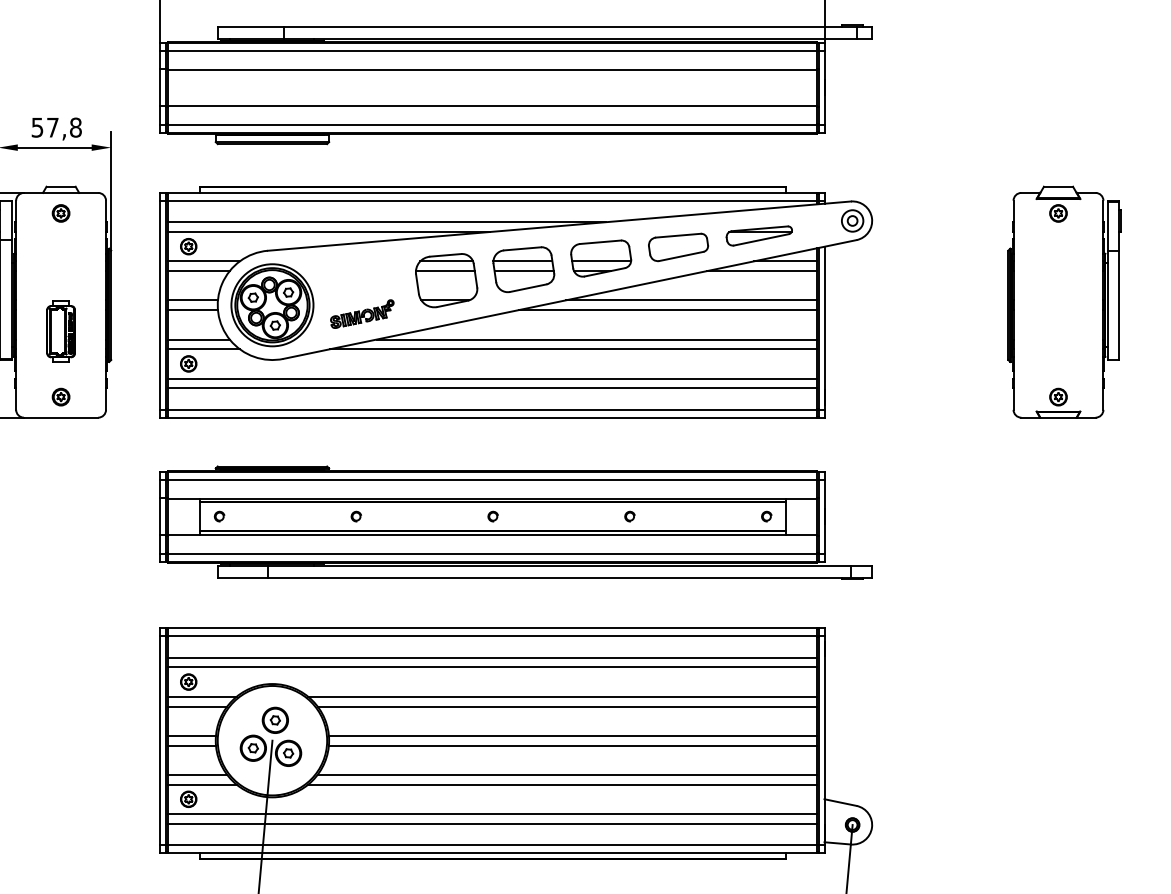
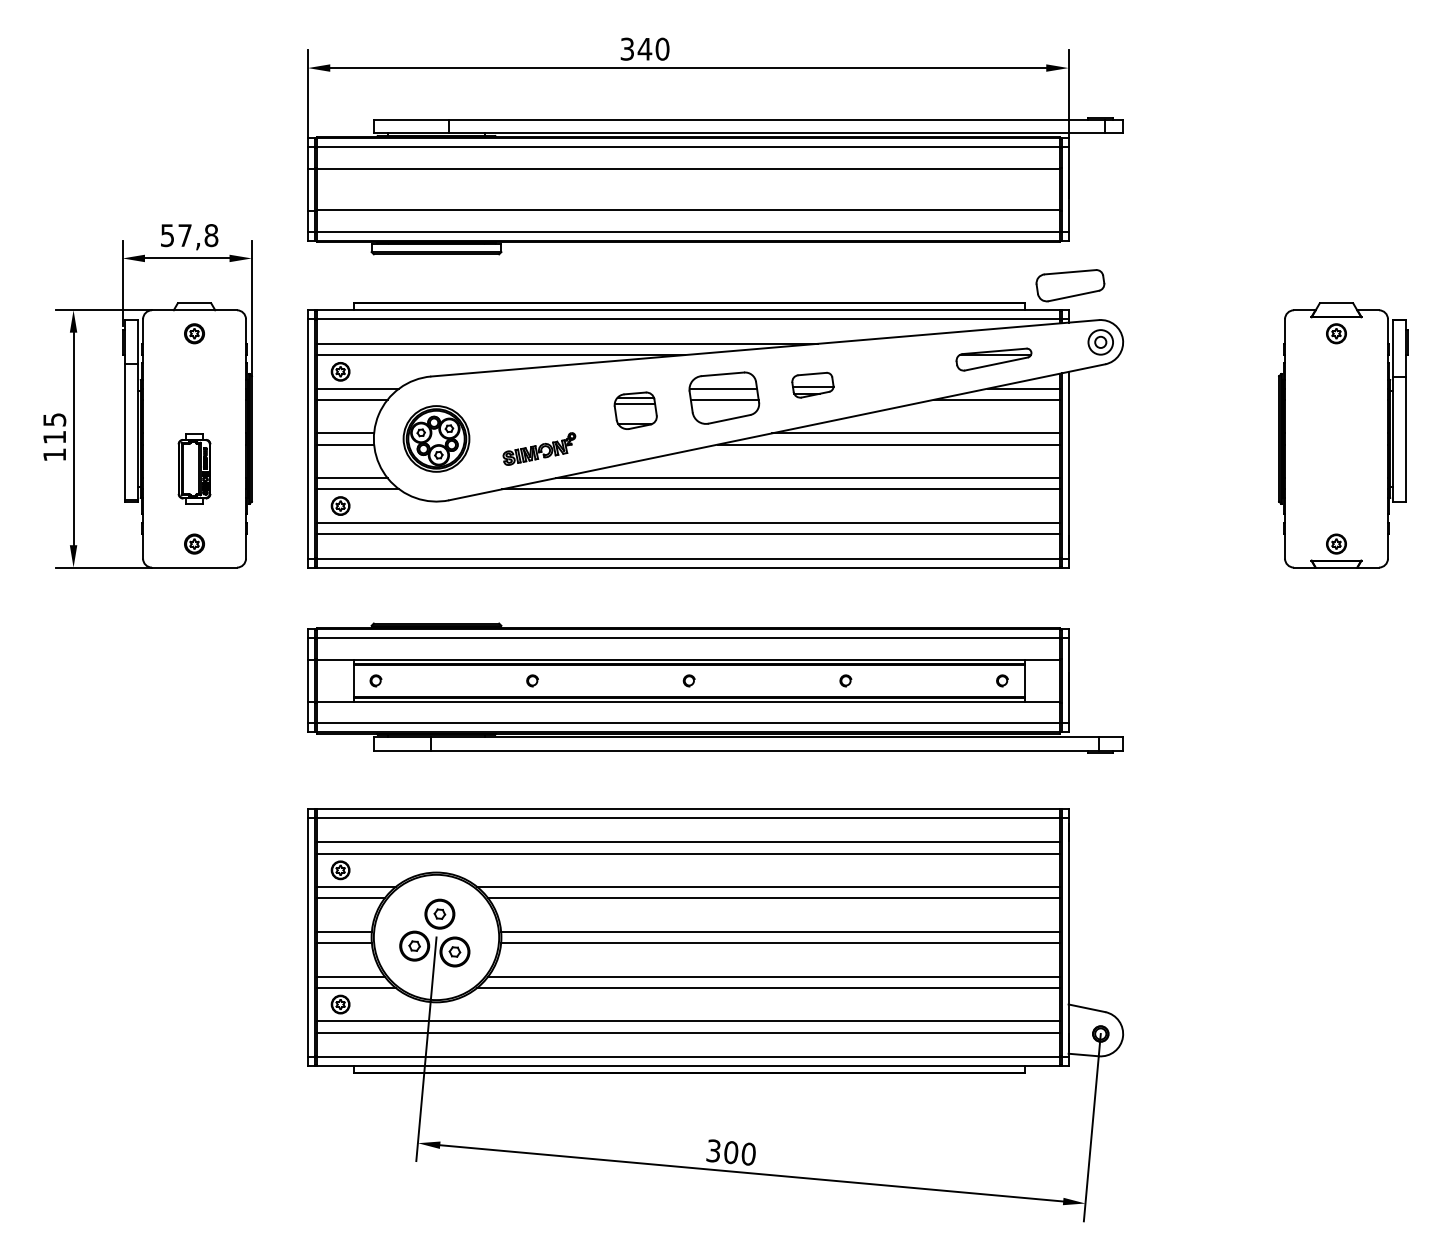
part: (678, 247) -> (1070, 285), moved
part: (600, 257) -> (812, 384), size x0.6
part: (446, 280) -> (635, 410), size x0.6
part: (272, 304) -> (436, 438), size x0.7

